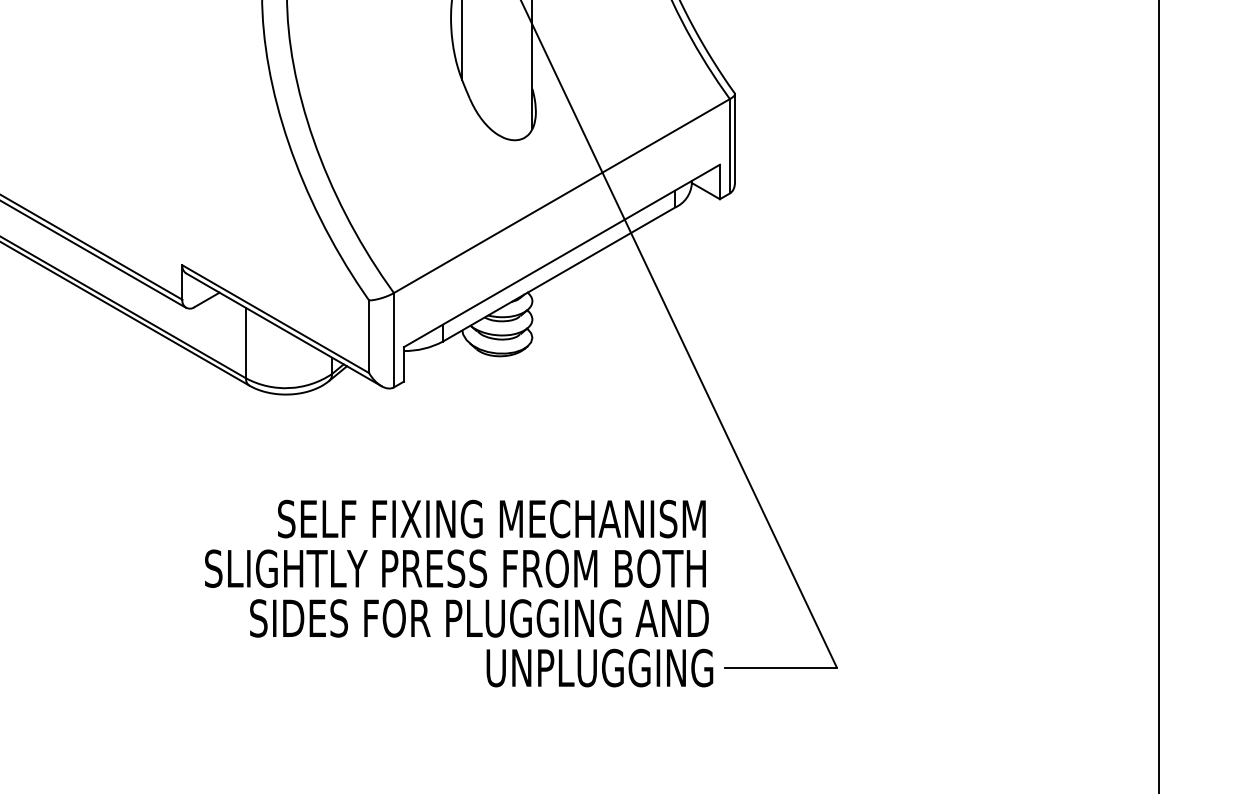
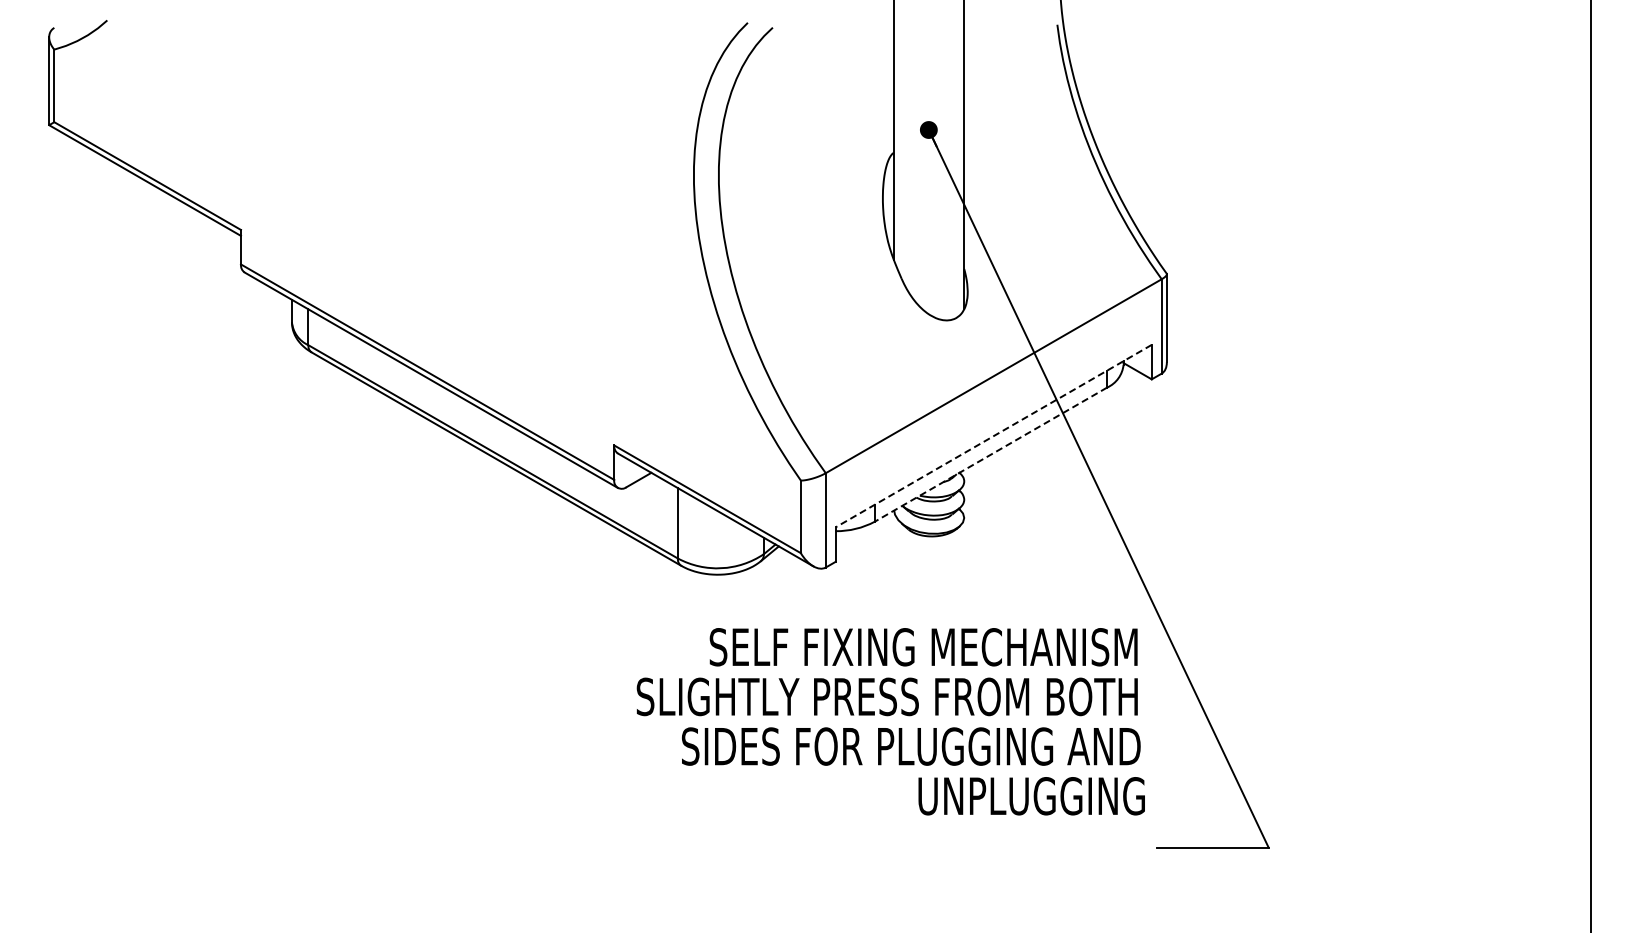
line: (561, 256) -> (993, 436), solid -> dashed
line: (558, 274) -> (990, 454), solid -> dashed
text: (458, 593) -> (890, 721), moved

